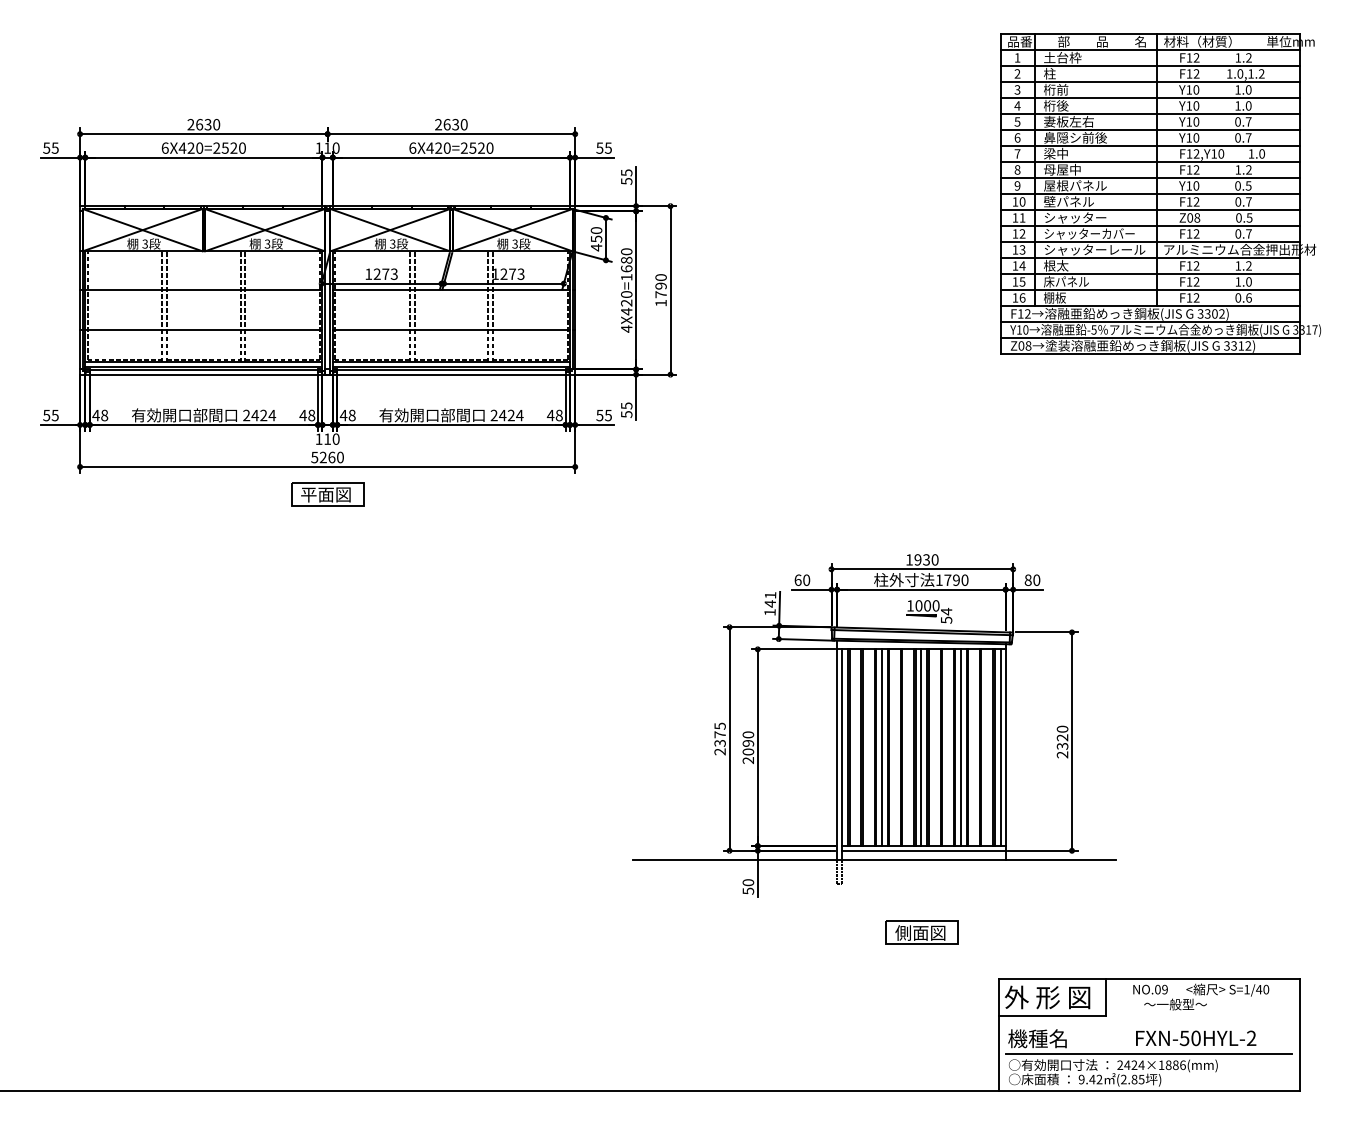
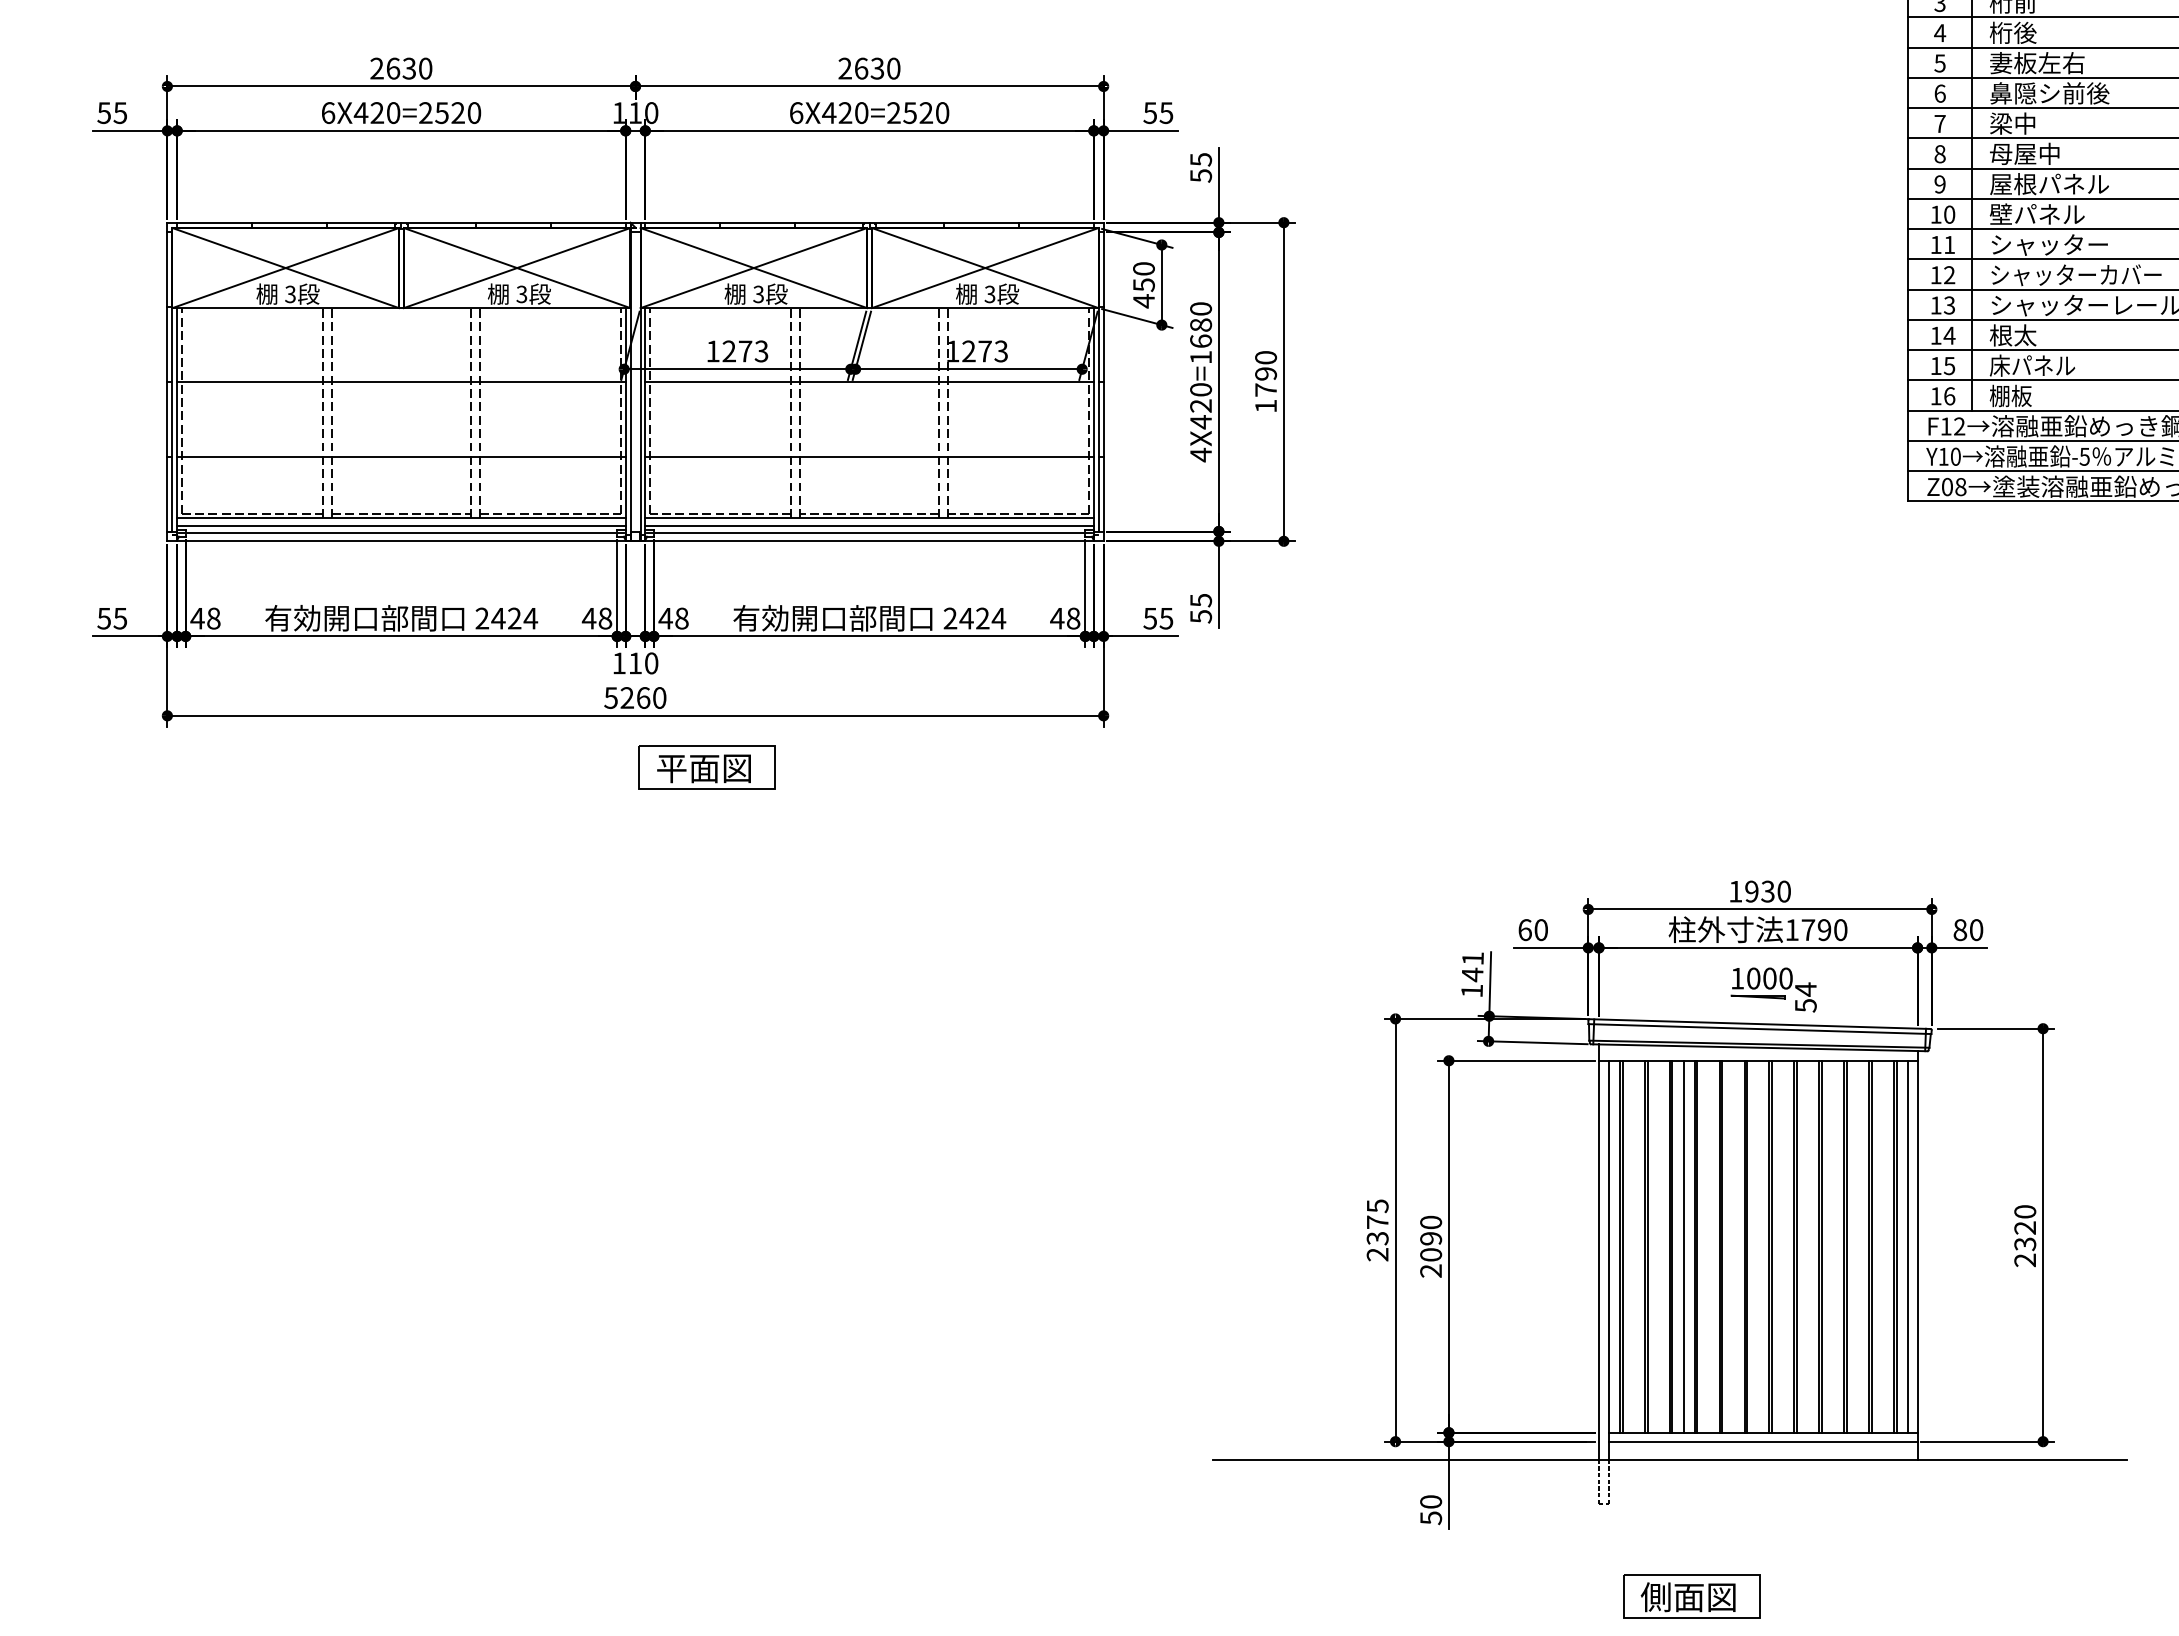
part: (327, 494) -> (707, 767), moved
line: (921, 747) -> (1758, 1246), removed
line: (960, 747) -> (1832, 1246), removed
part: (921, 932) -> (1690, 1596), moved

